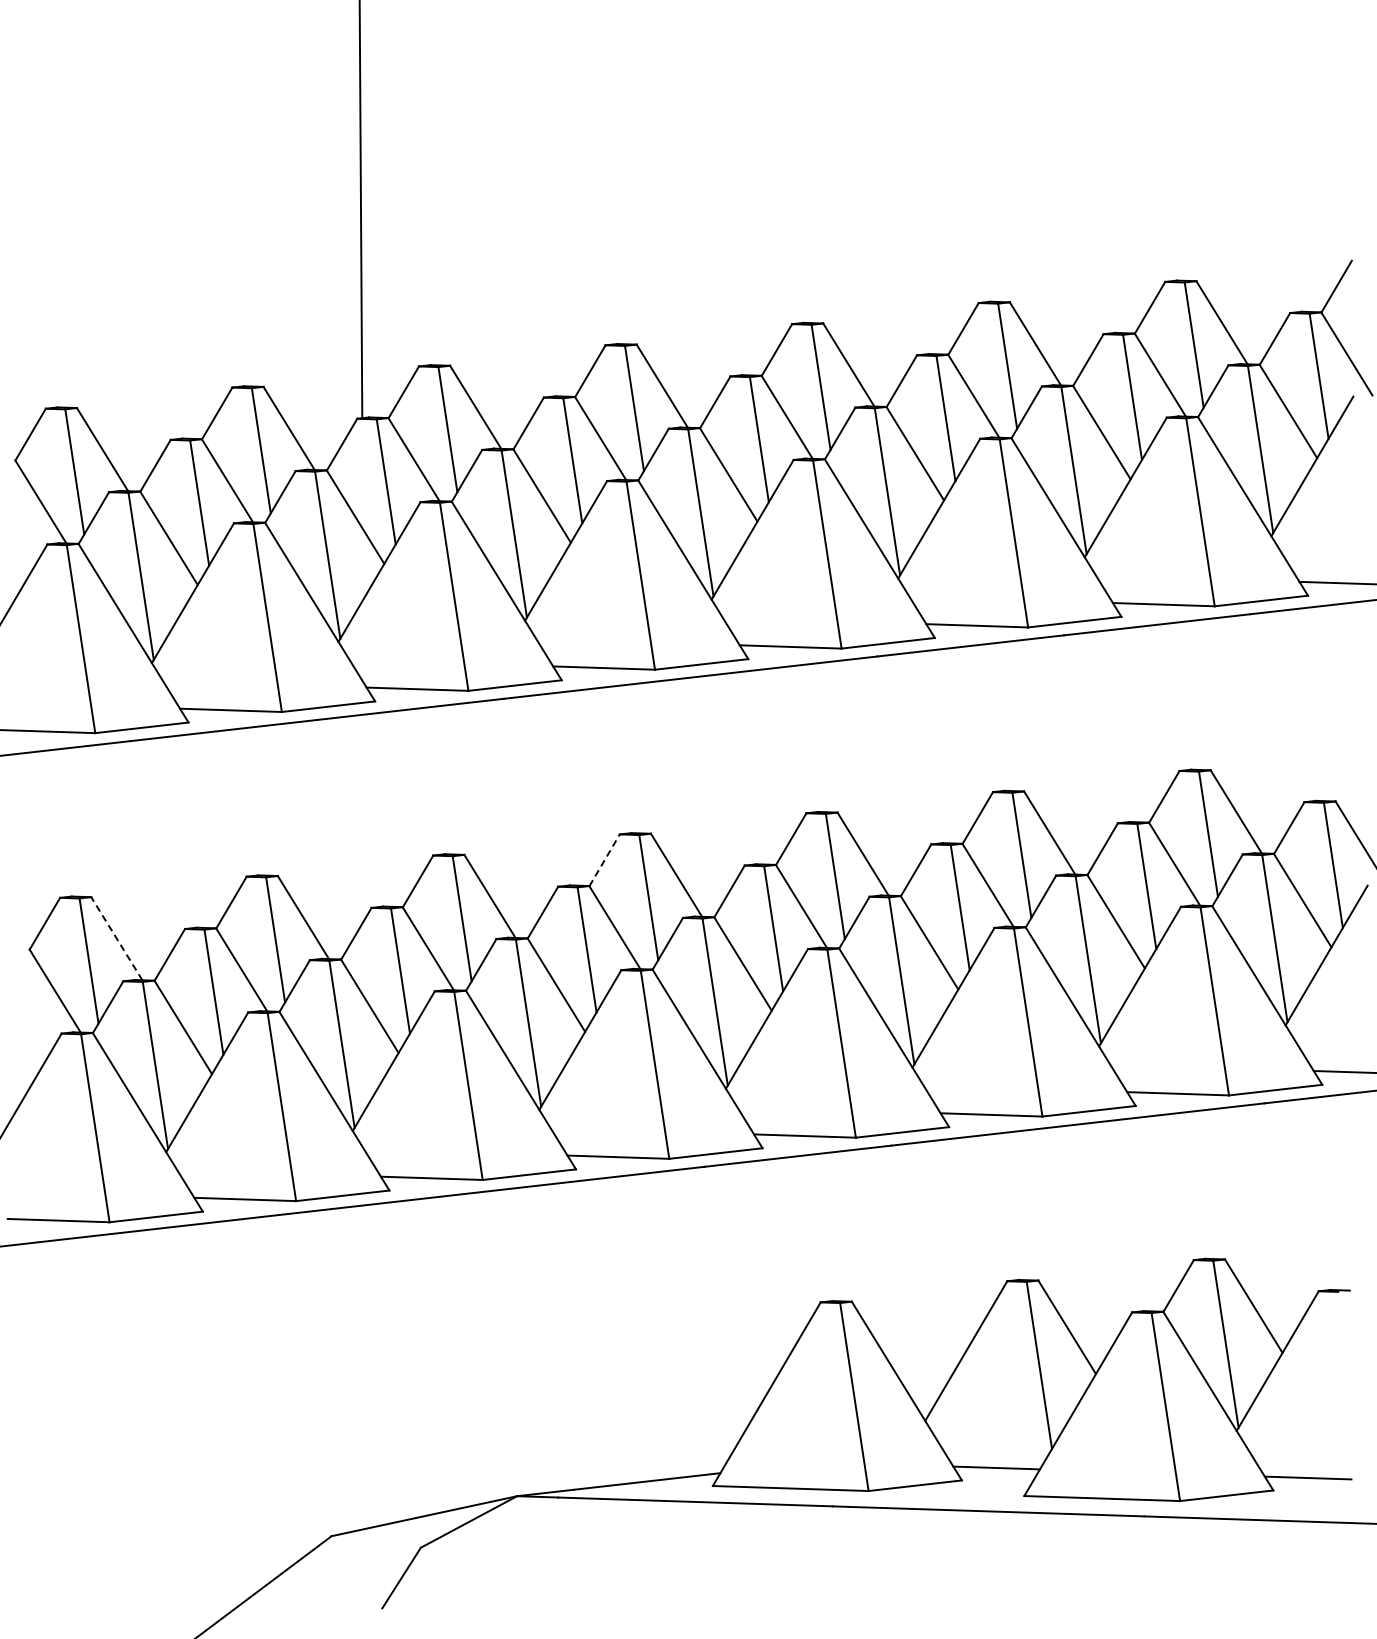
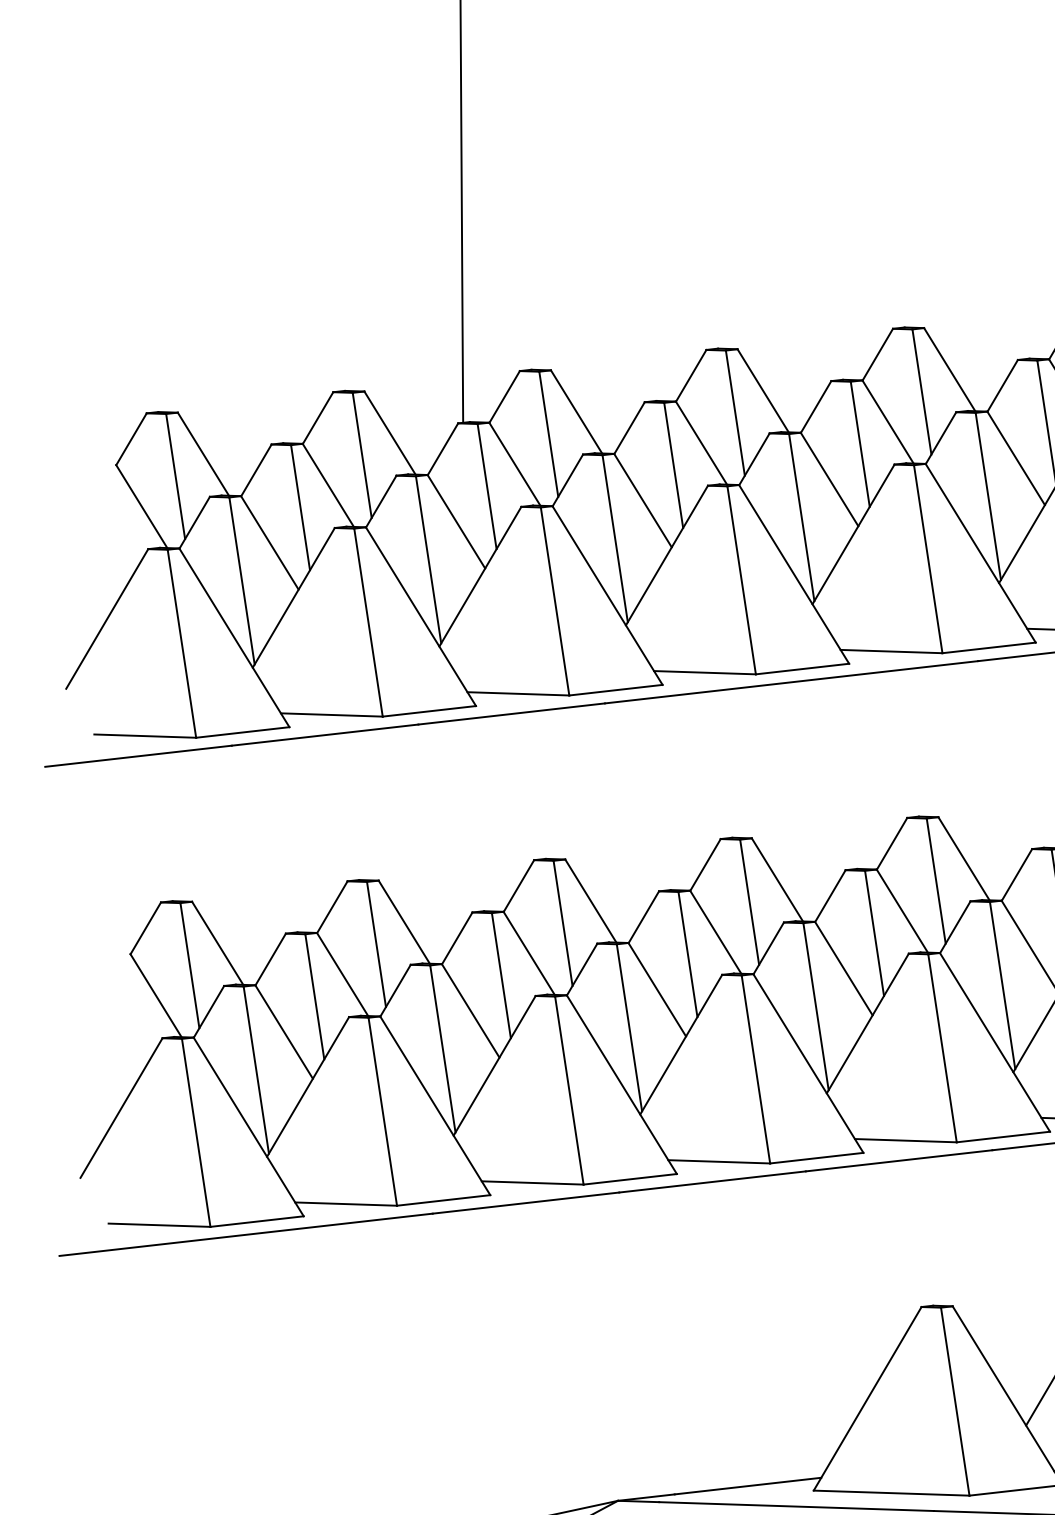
line: (604, 859) -> (705, 864), dashed -> solid
line: (116, 938) -> (217, 943), dashed -> solid

